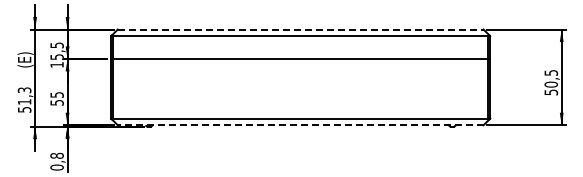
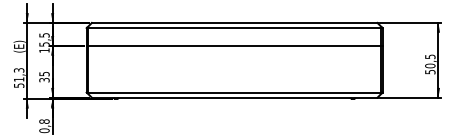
line: (300, 29) -> (234, 22), dashed -> solid
text: (56, 102) -> (44, 79), 55 -> 35
line: (300, 125) -> (234, 97), dashed -> solid

